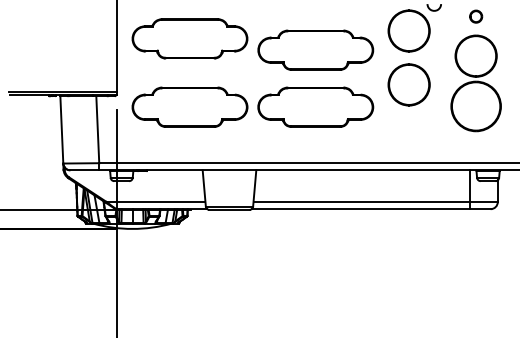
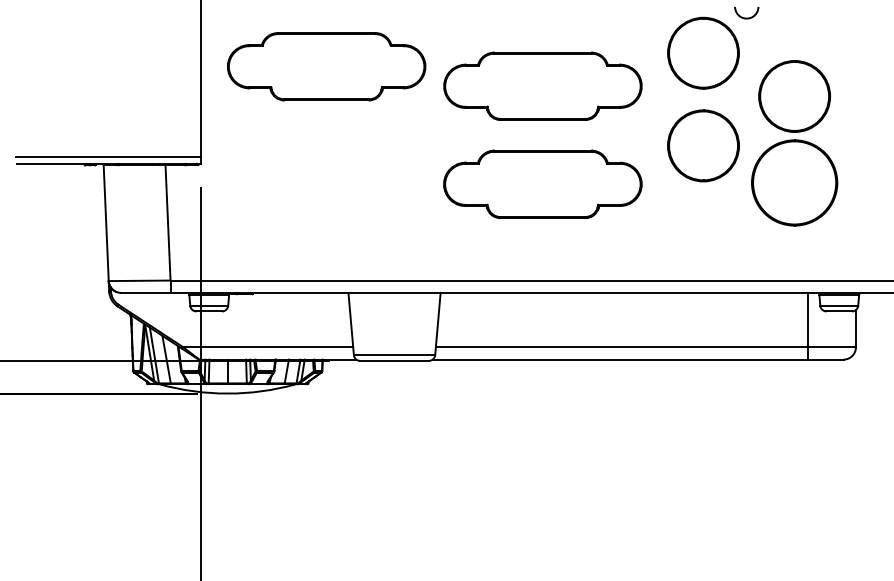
part: (476, 16) -> (819, 28), removed
part: (475, 83) -> (793, 143), moved
part: (189, 106) -> (325, 183), removed

